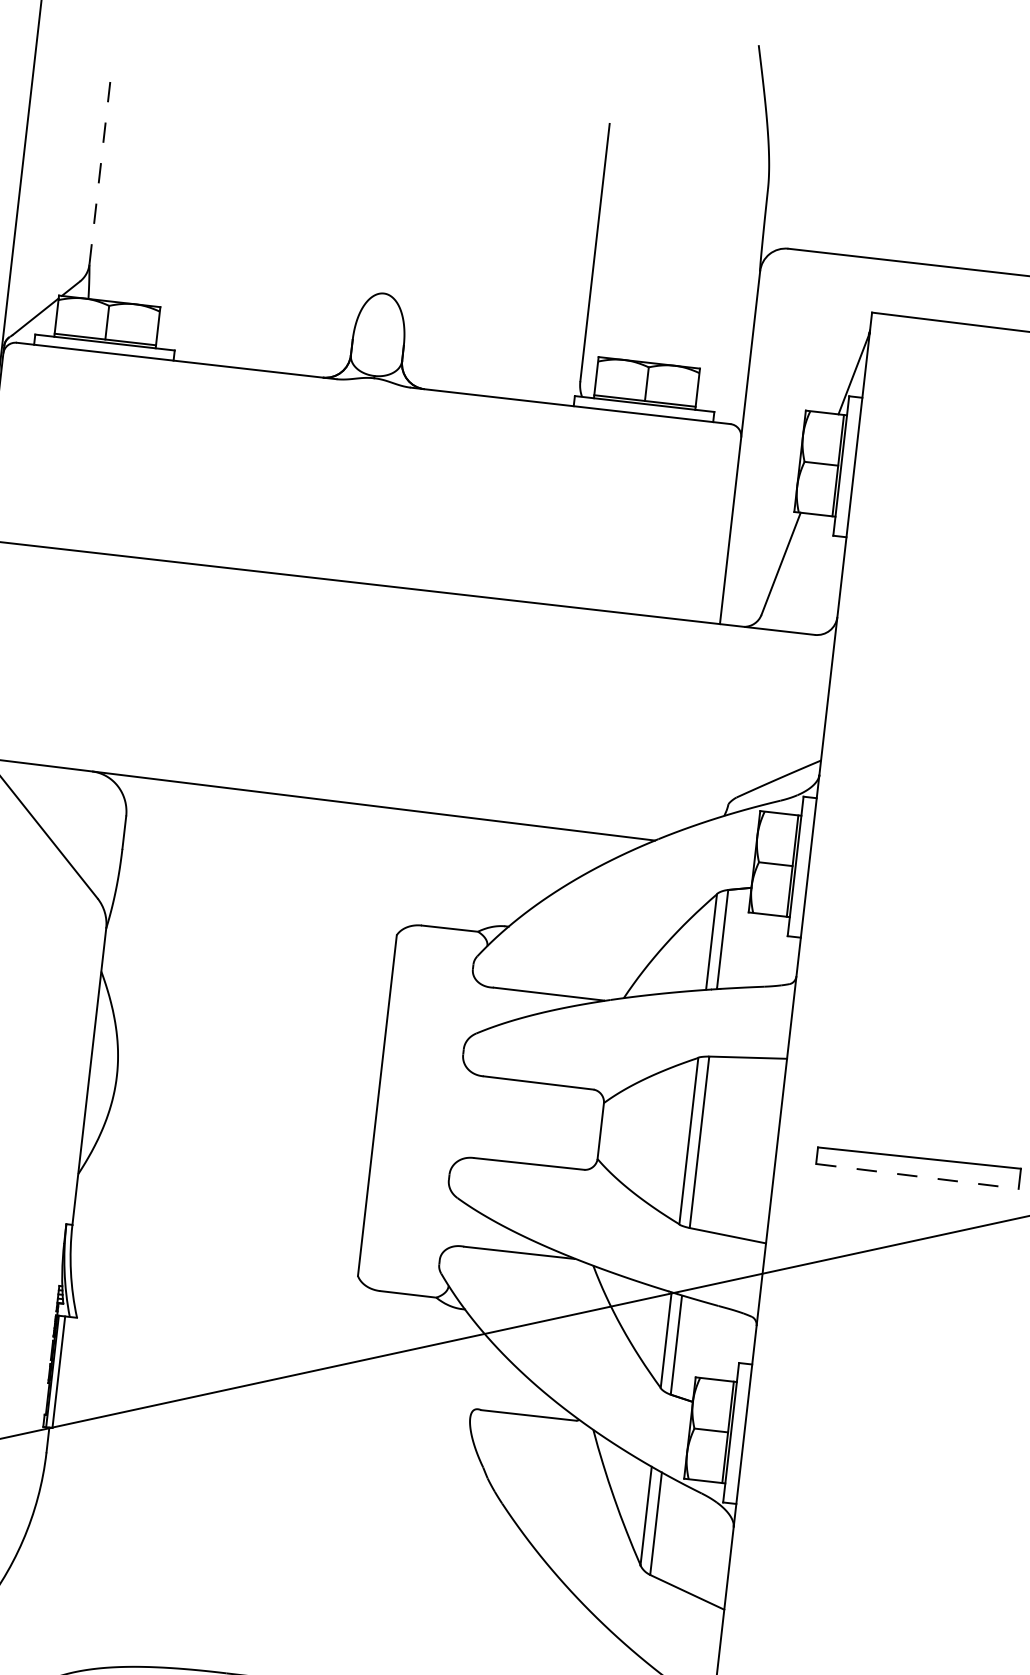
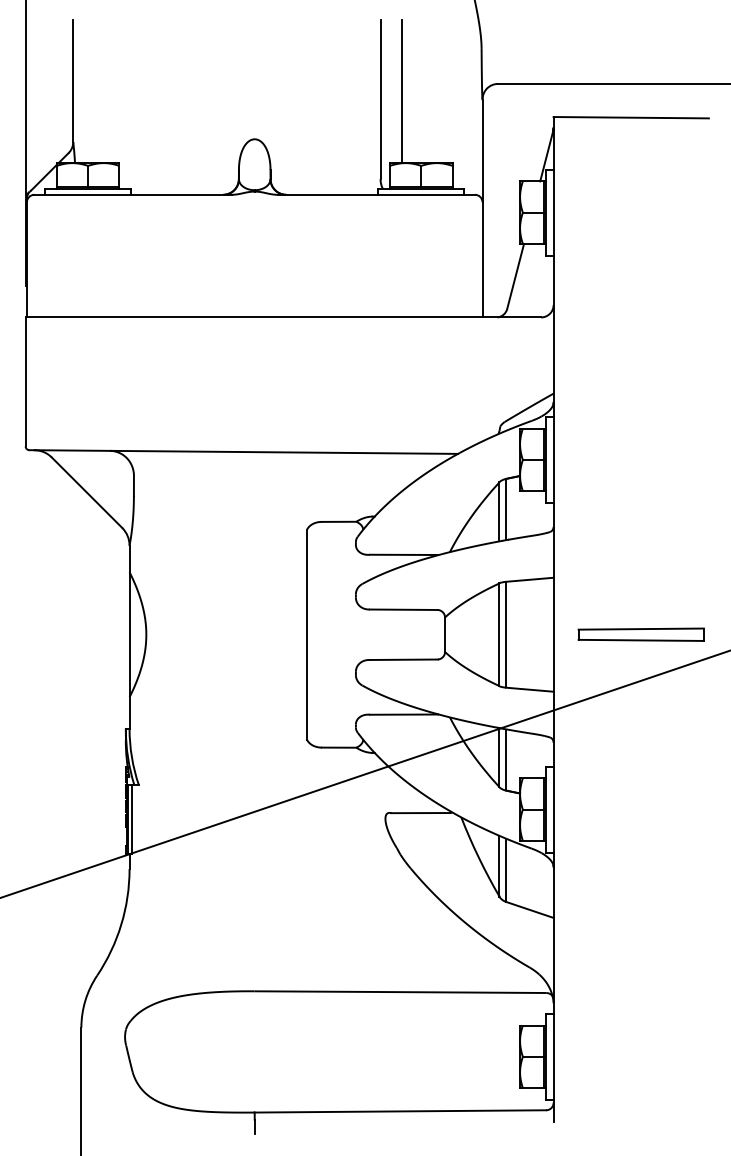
line: (101, 166) -> (73, 81), dashed -> solid
line: (632, 243) -> (402, 91), added
line: (917, 1176) -> (641, 640), dashed -> solid

